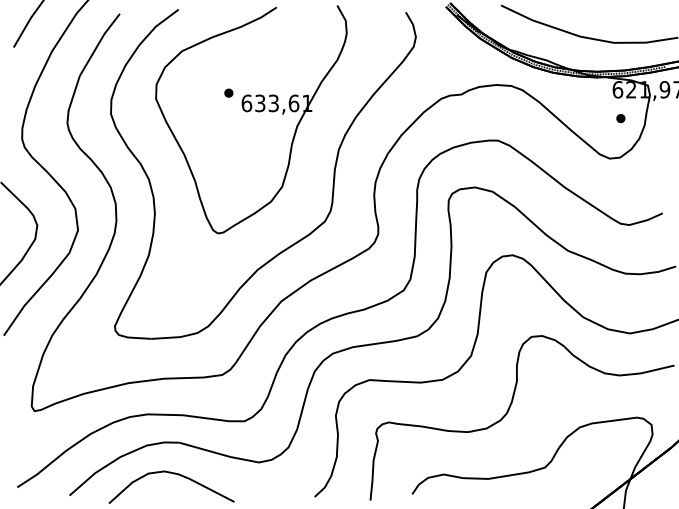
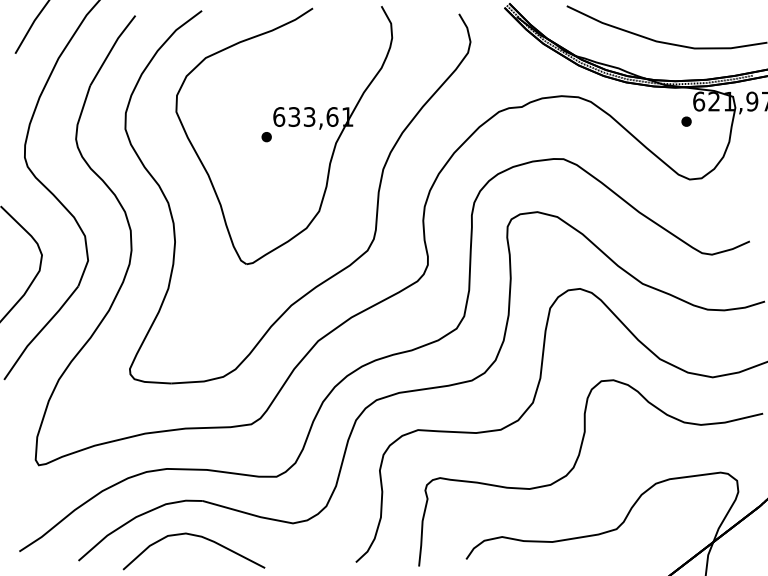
part: (228, 92) -> (266, 136), moved
part: (620, 118) -> (686, 121), moved

